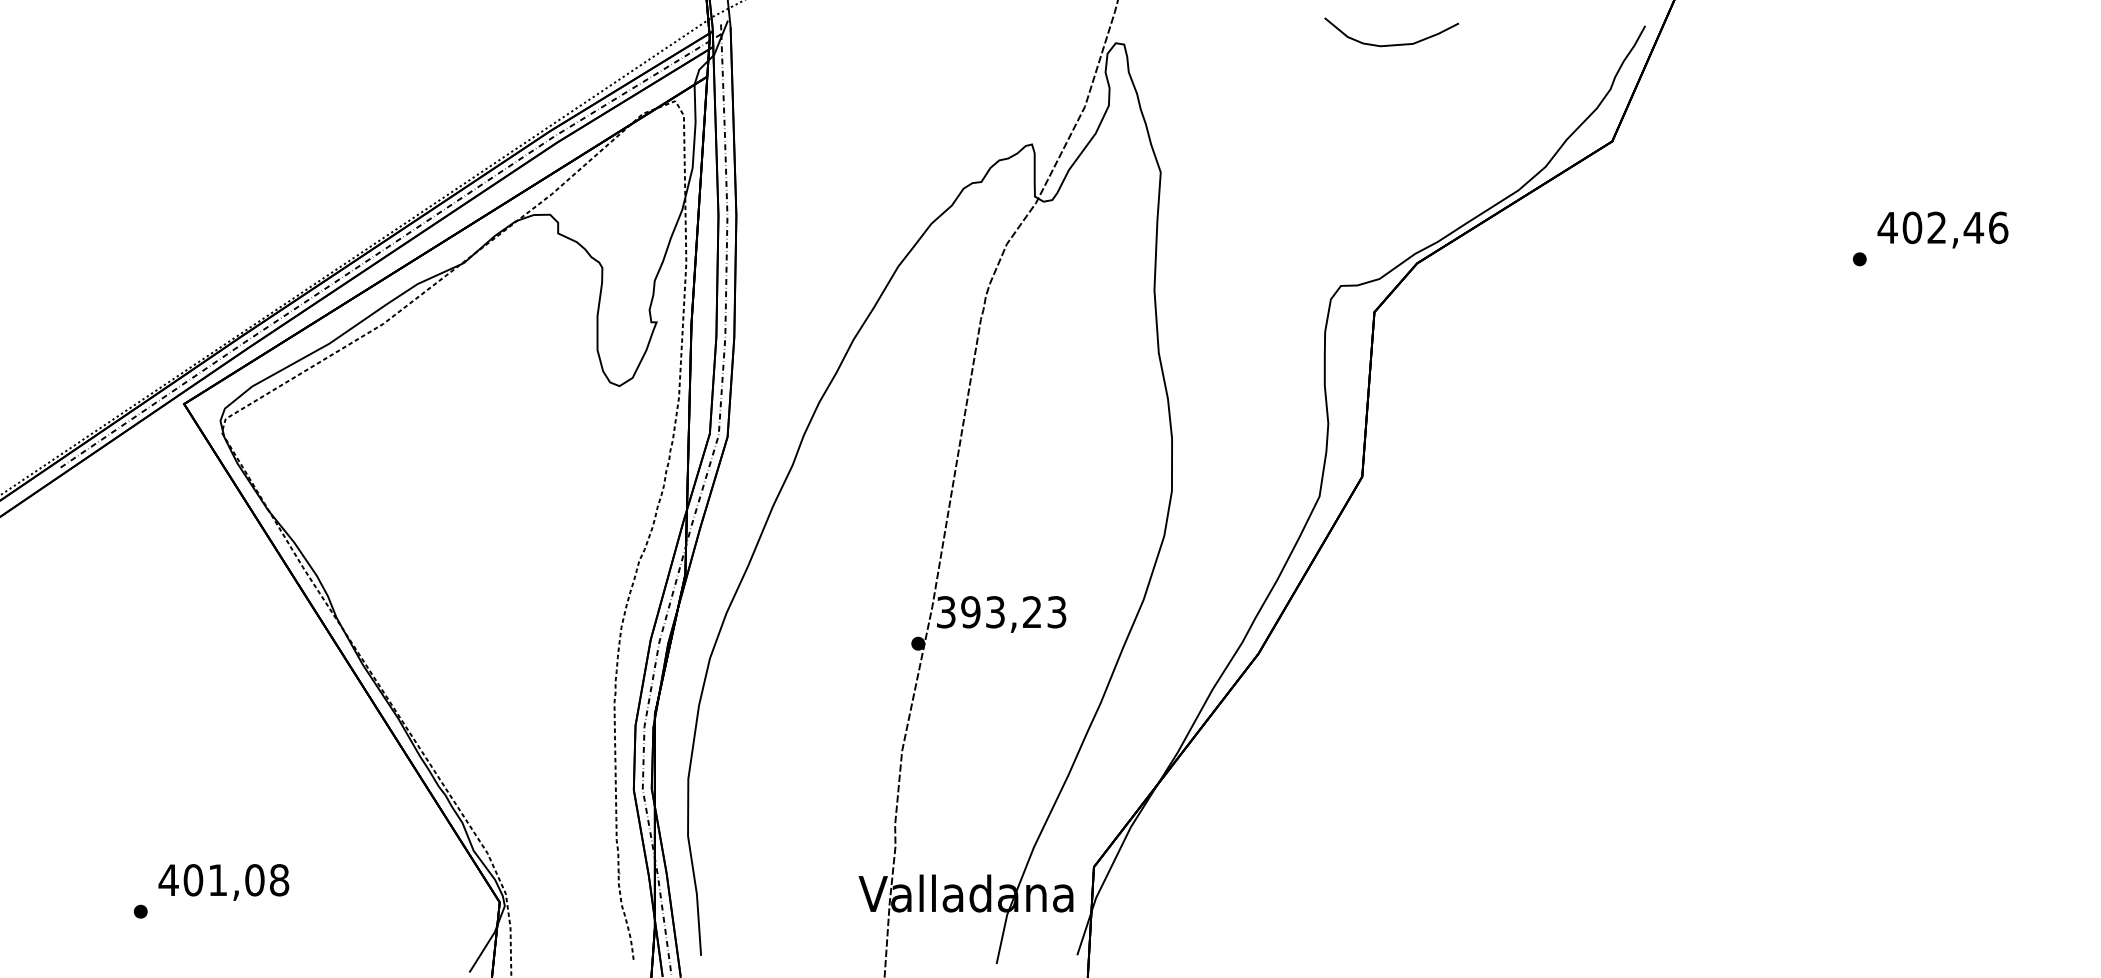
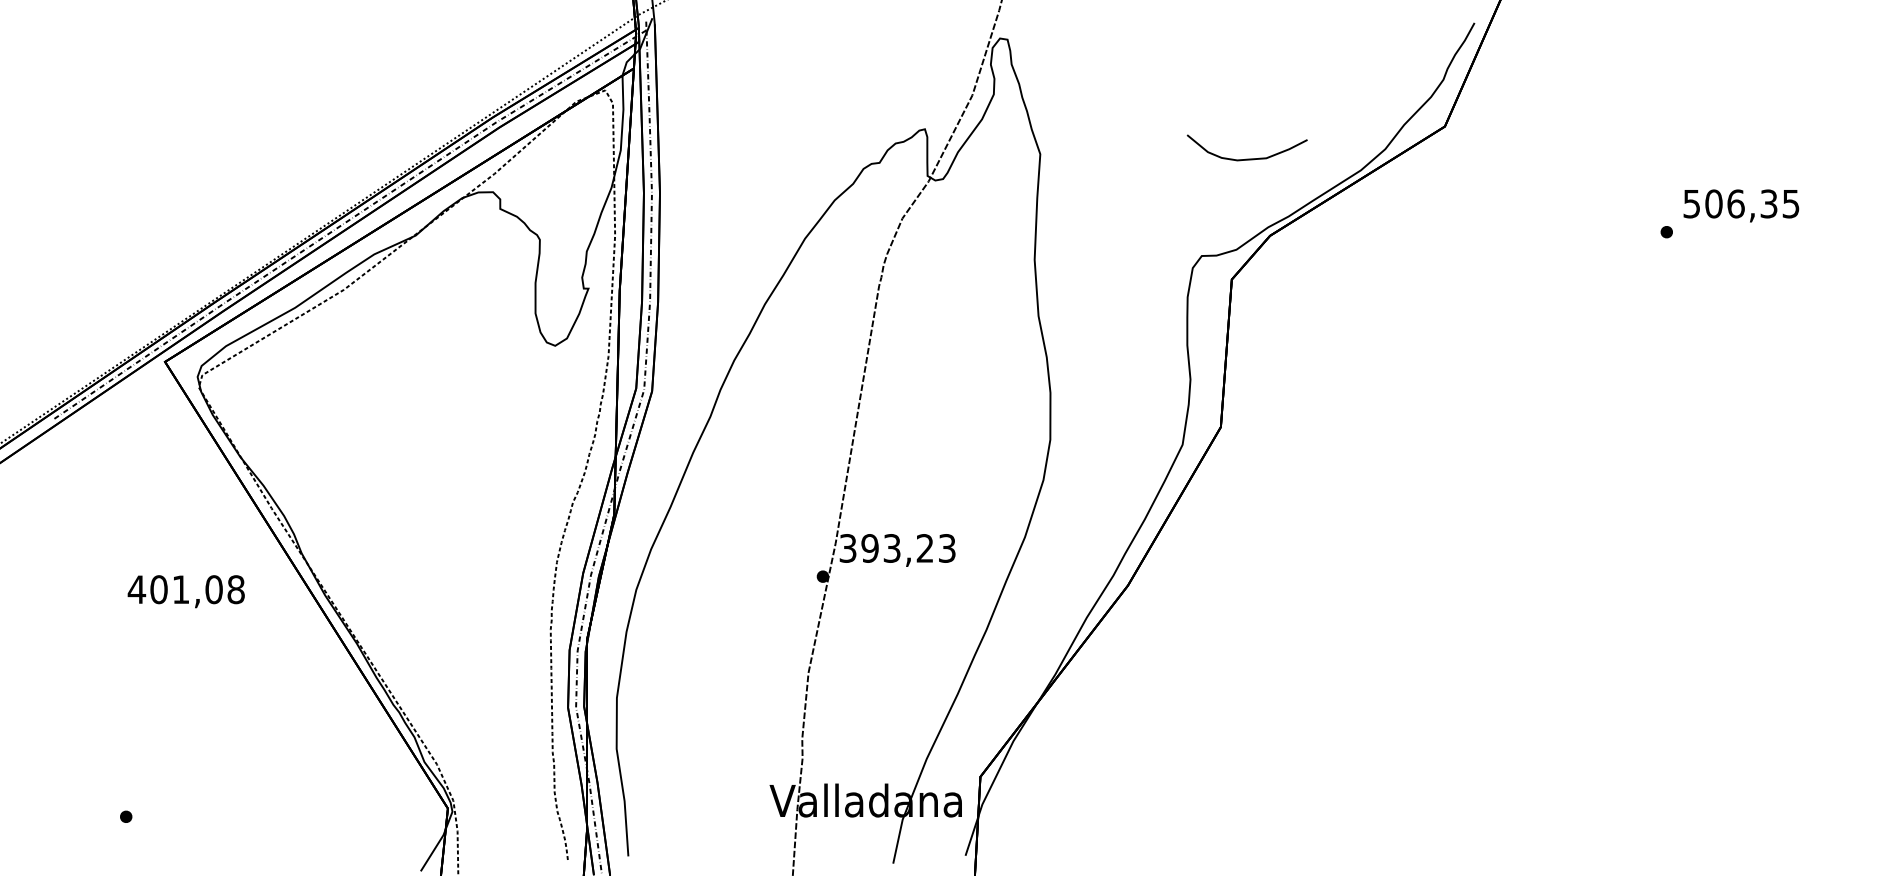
curve: (1391, 44) -> (1247, 158), moved
text: (1942, 227) -> (1740, 203), 402,46 -> 506,35
text: (223, 882) -> (186, 591), moved

